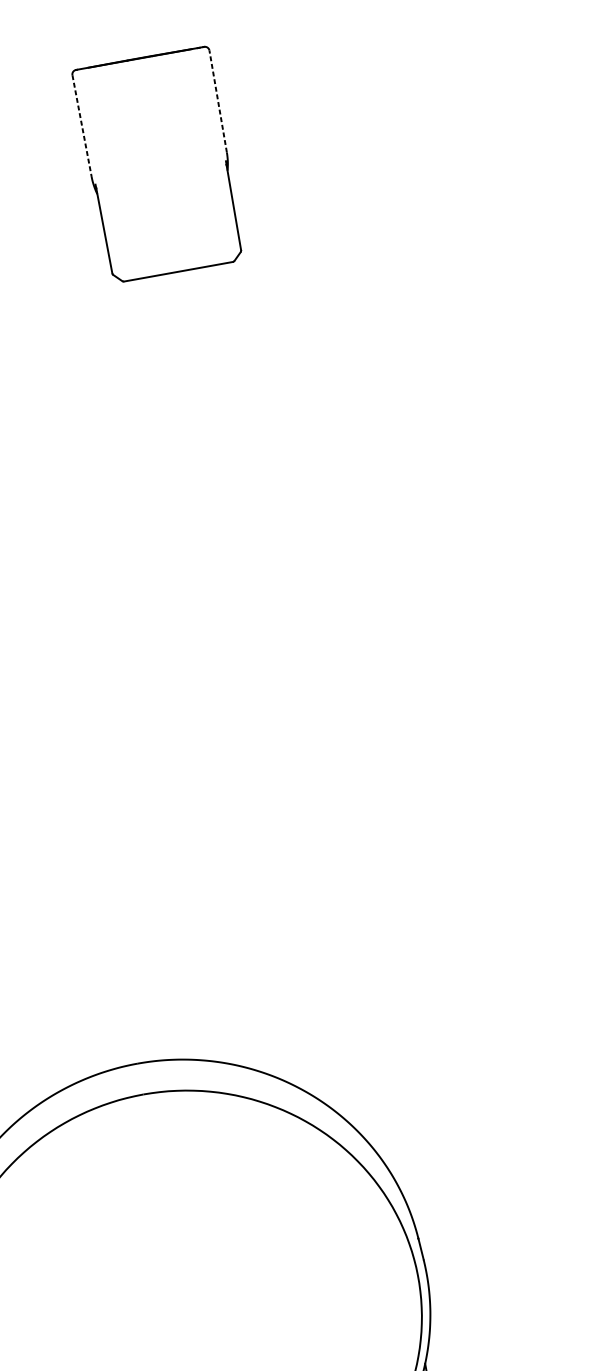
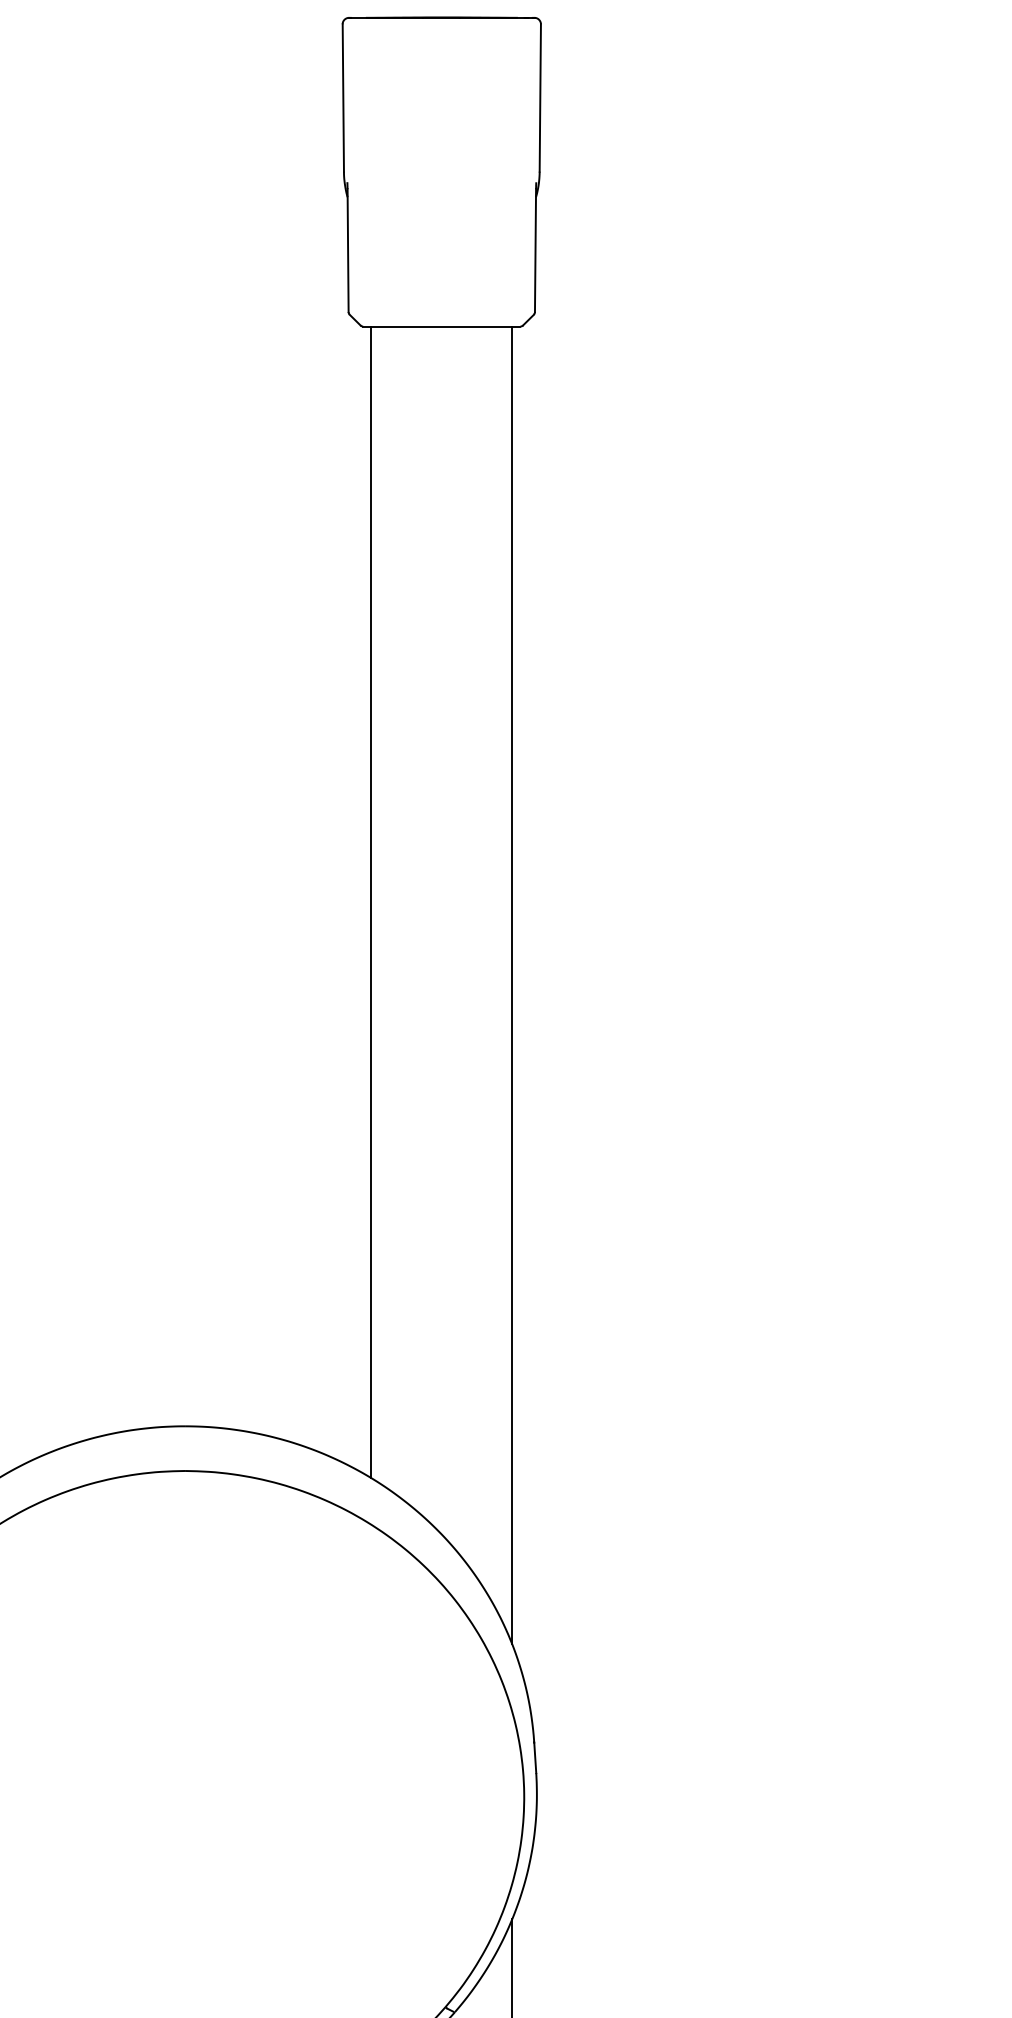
line: (218, 101) -> (540, 98), dashed -> solid
line: (82, 126) -> (343, 98), dashed -> solid
line: (201, 678) -> (371, 902), added
line: (309, 718) -> (512, 985), added

